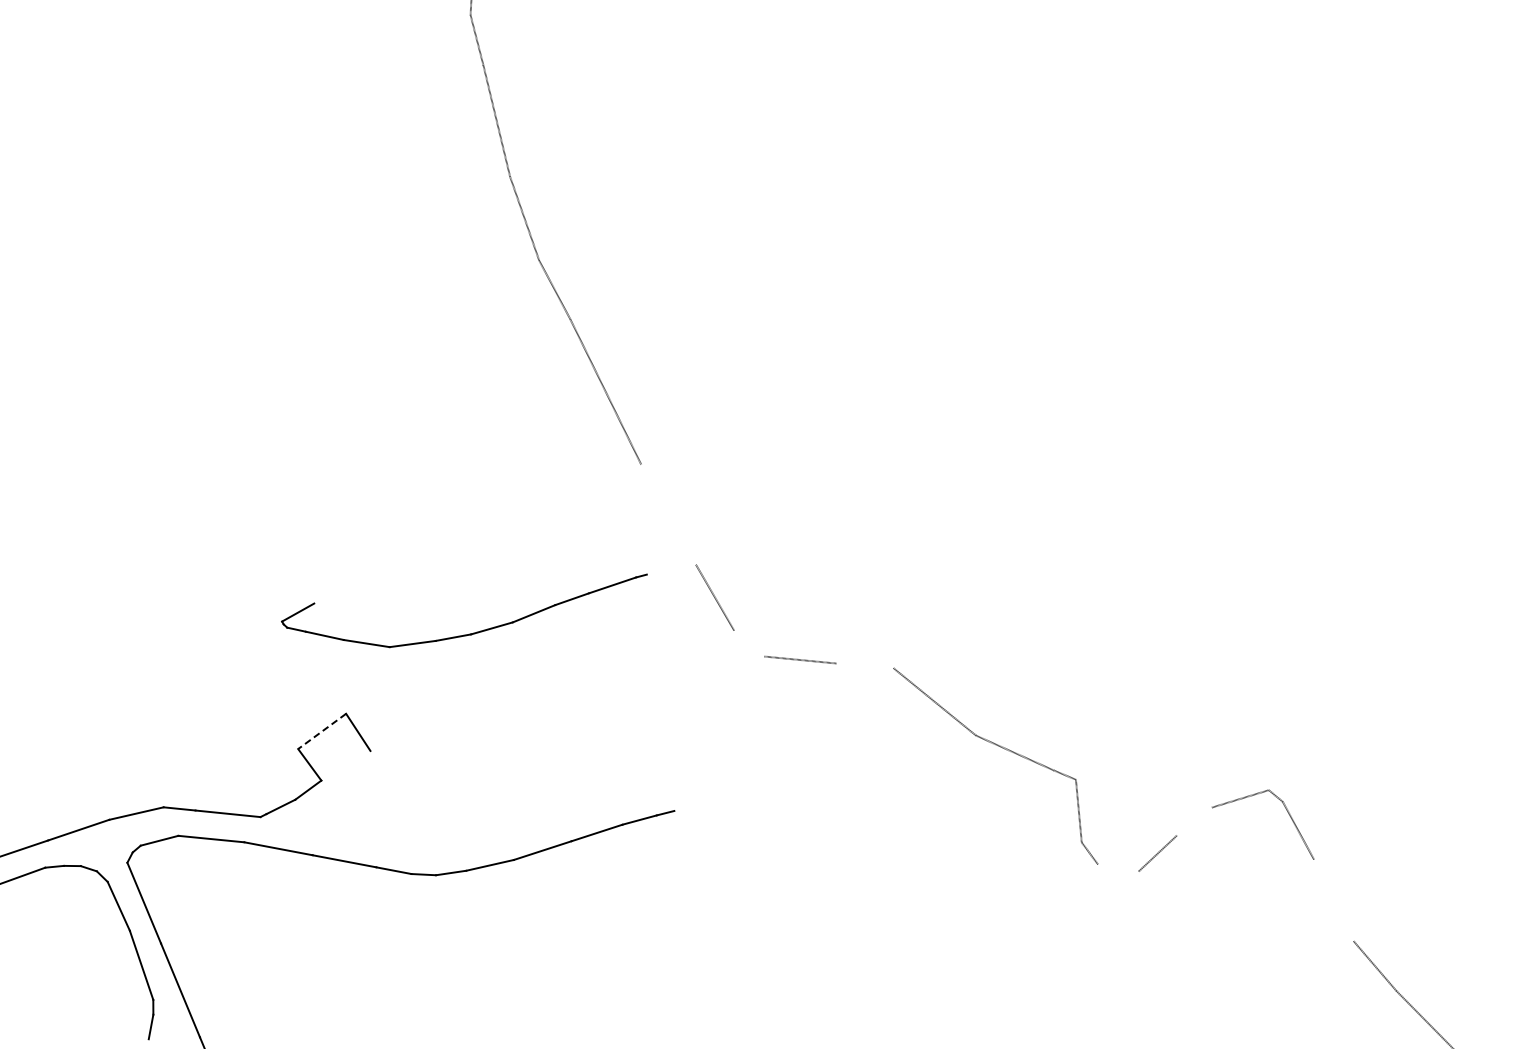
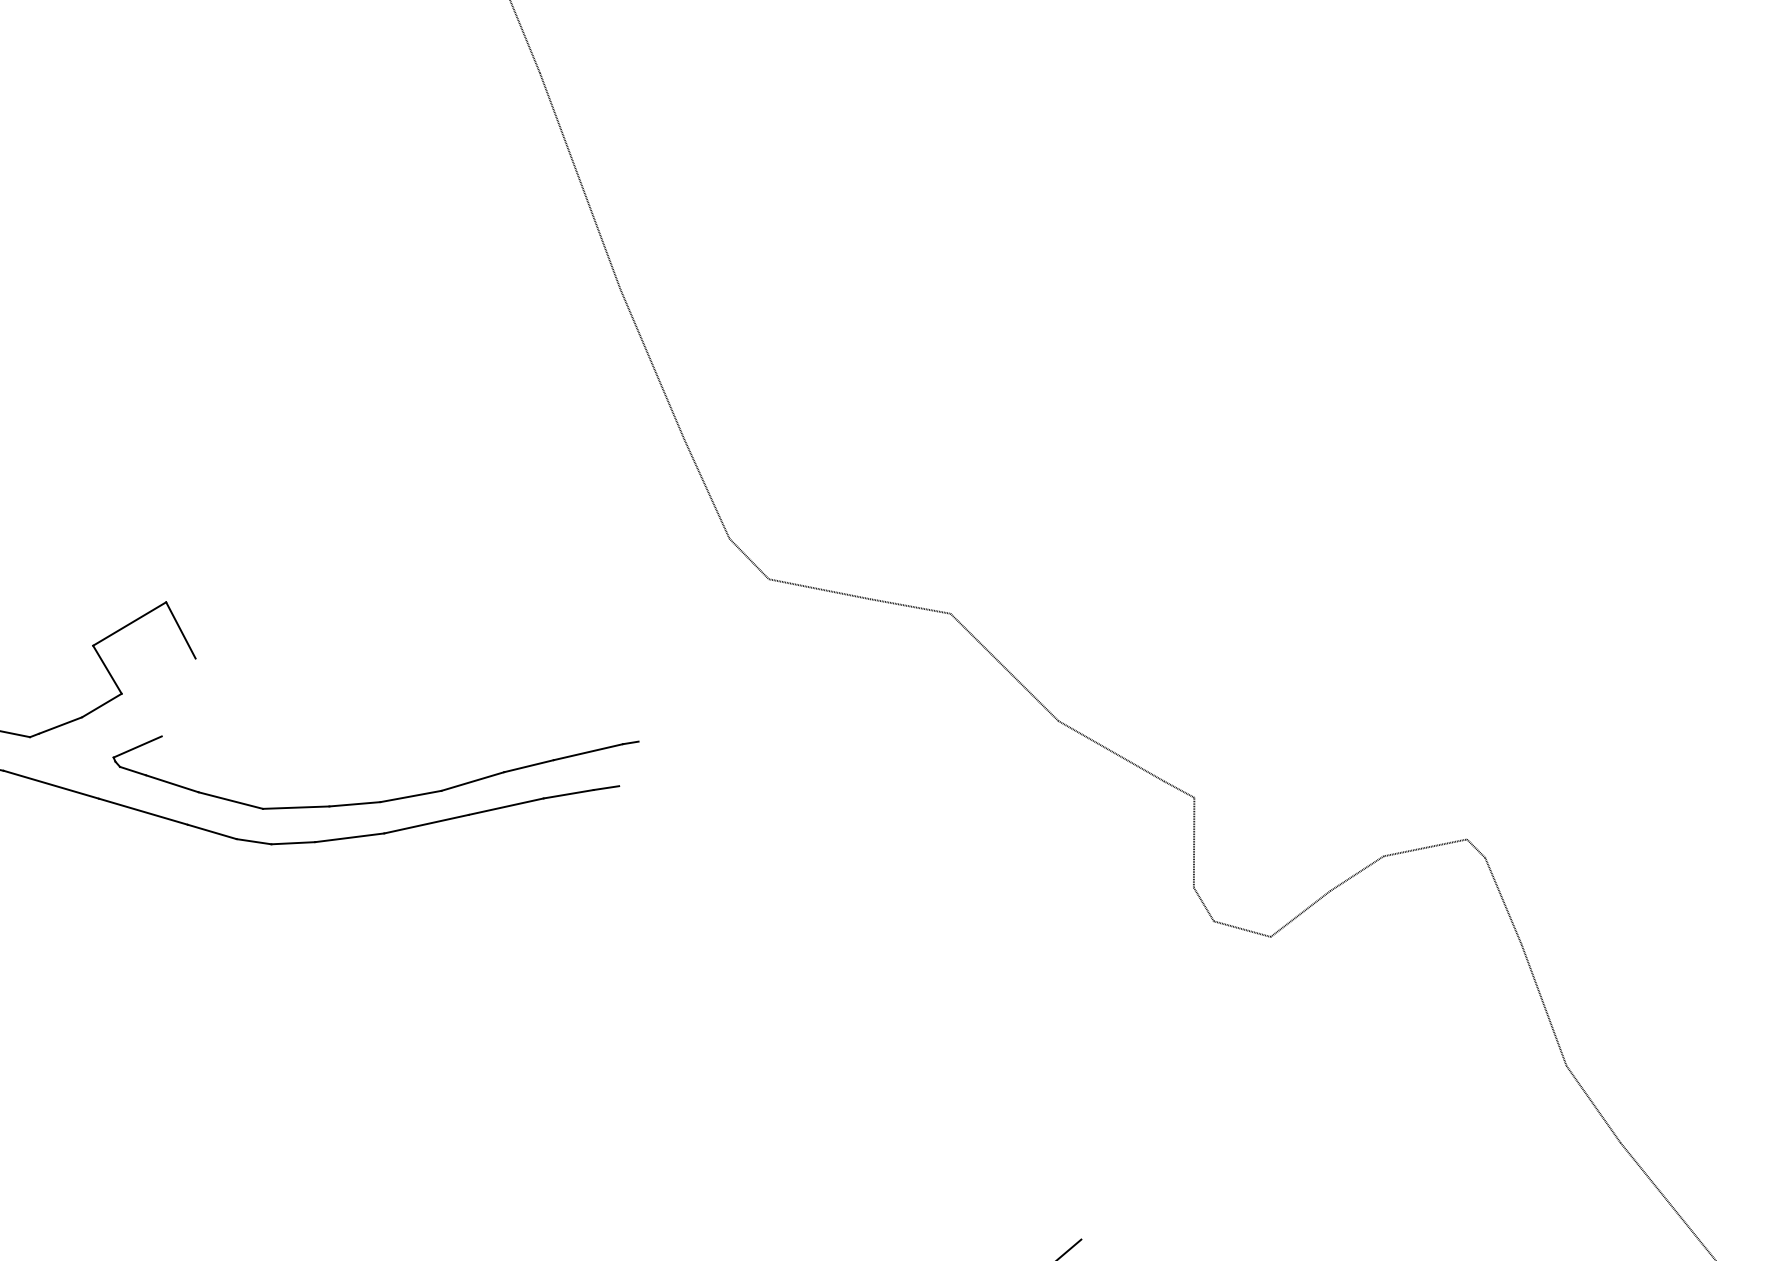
line: (668, 514) -> (652, 363), added
part: (469, 633) -> (378, 800), moved
line: (749, 643) -> (749, 558), added
line: (864, 665) -> (909, 605), added
line: (322, 731) -> (130, 624), dashed -> solid
line: (1194, 821) -> (1357, 873), added
line: (1118, 867) -> (1242, 928), added
line: (1333, 900) -> (1543, 1005), added

